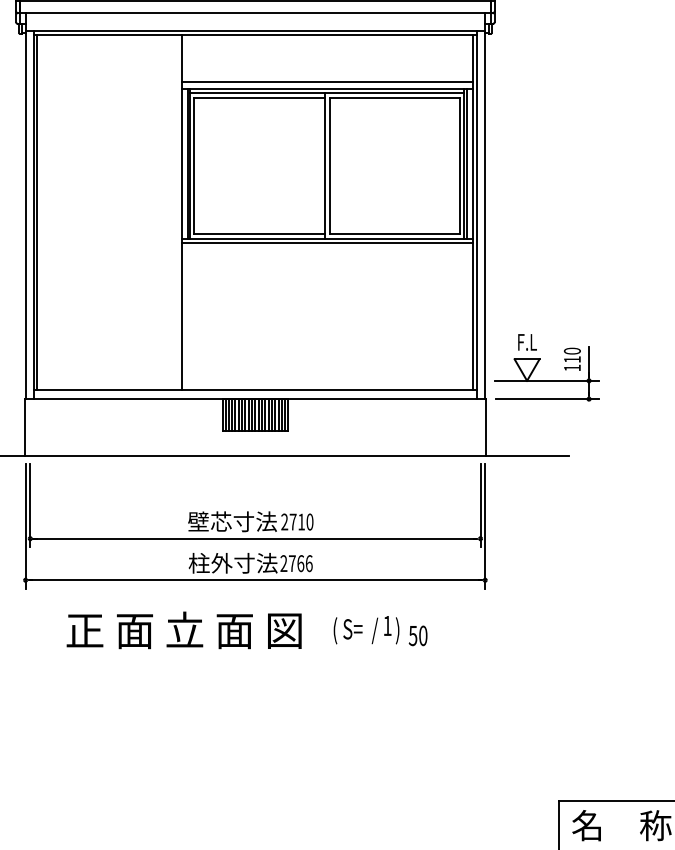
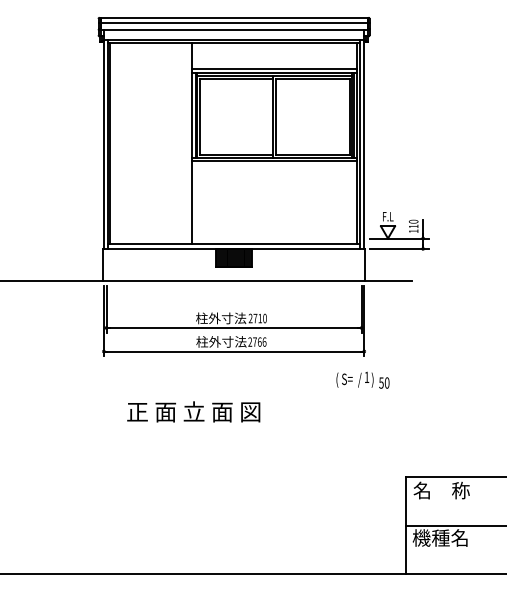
text: (210, 521) -> (208, 318), 壁芯寸法 -> 柱外寸法
text: (183, 629) -> (193, 411), moved
text: (379, 629) -> (362, 379), moved

